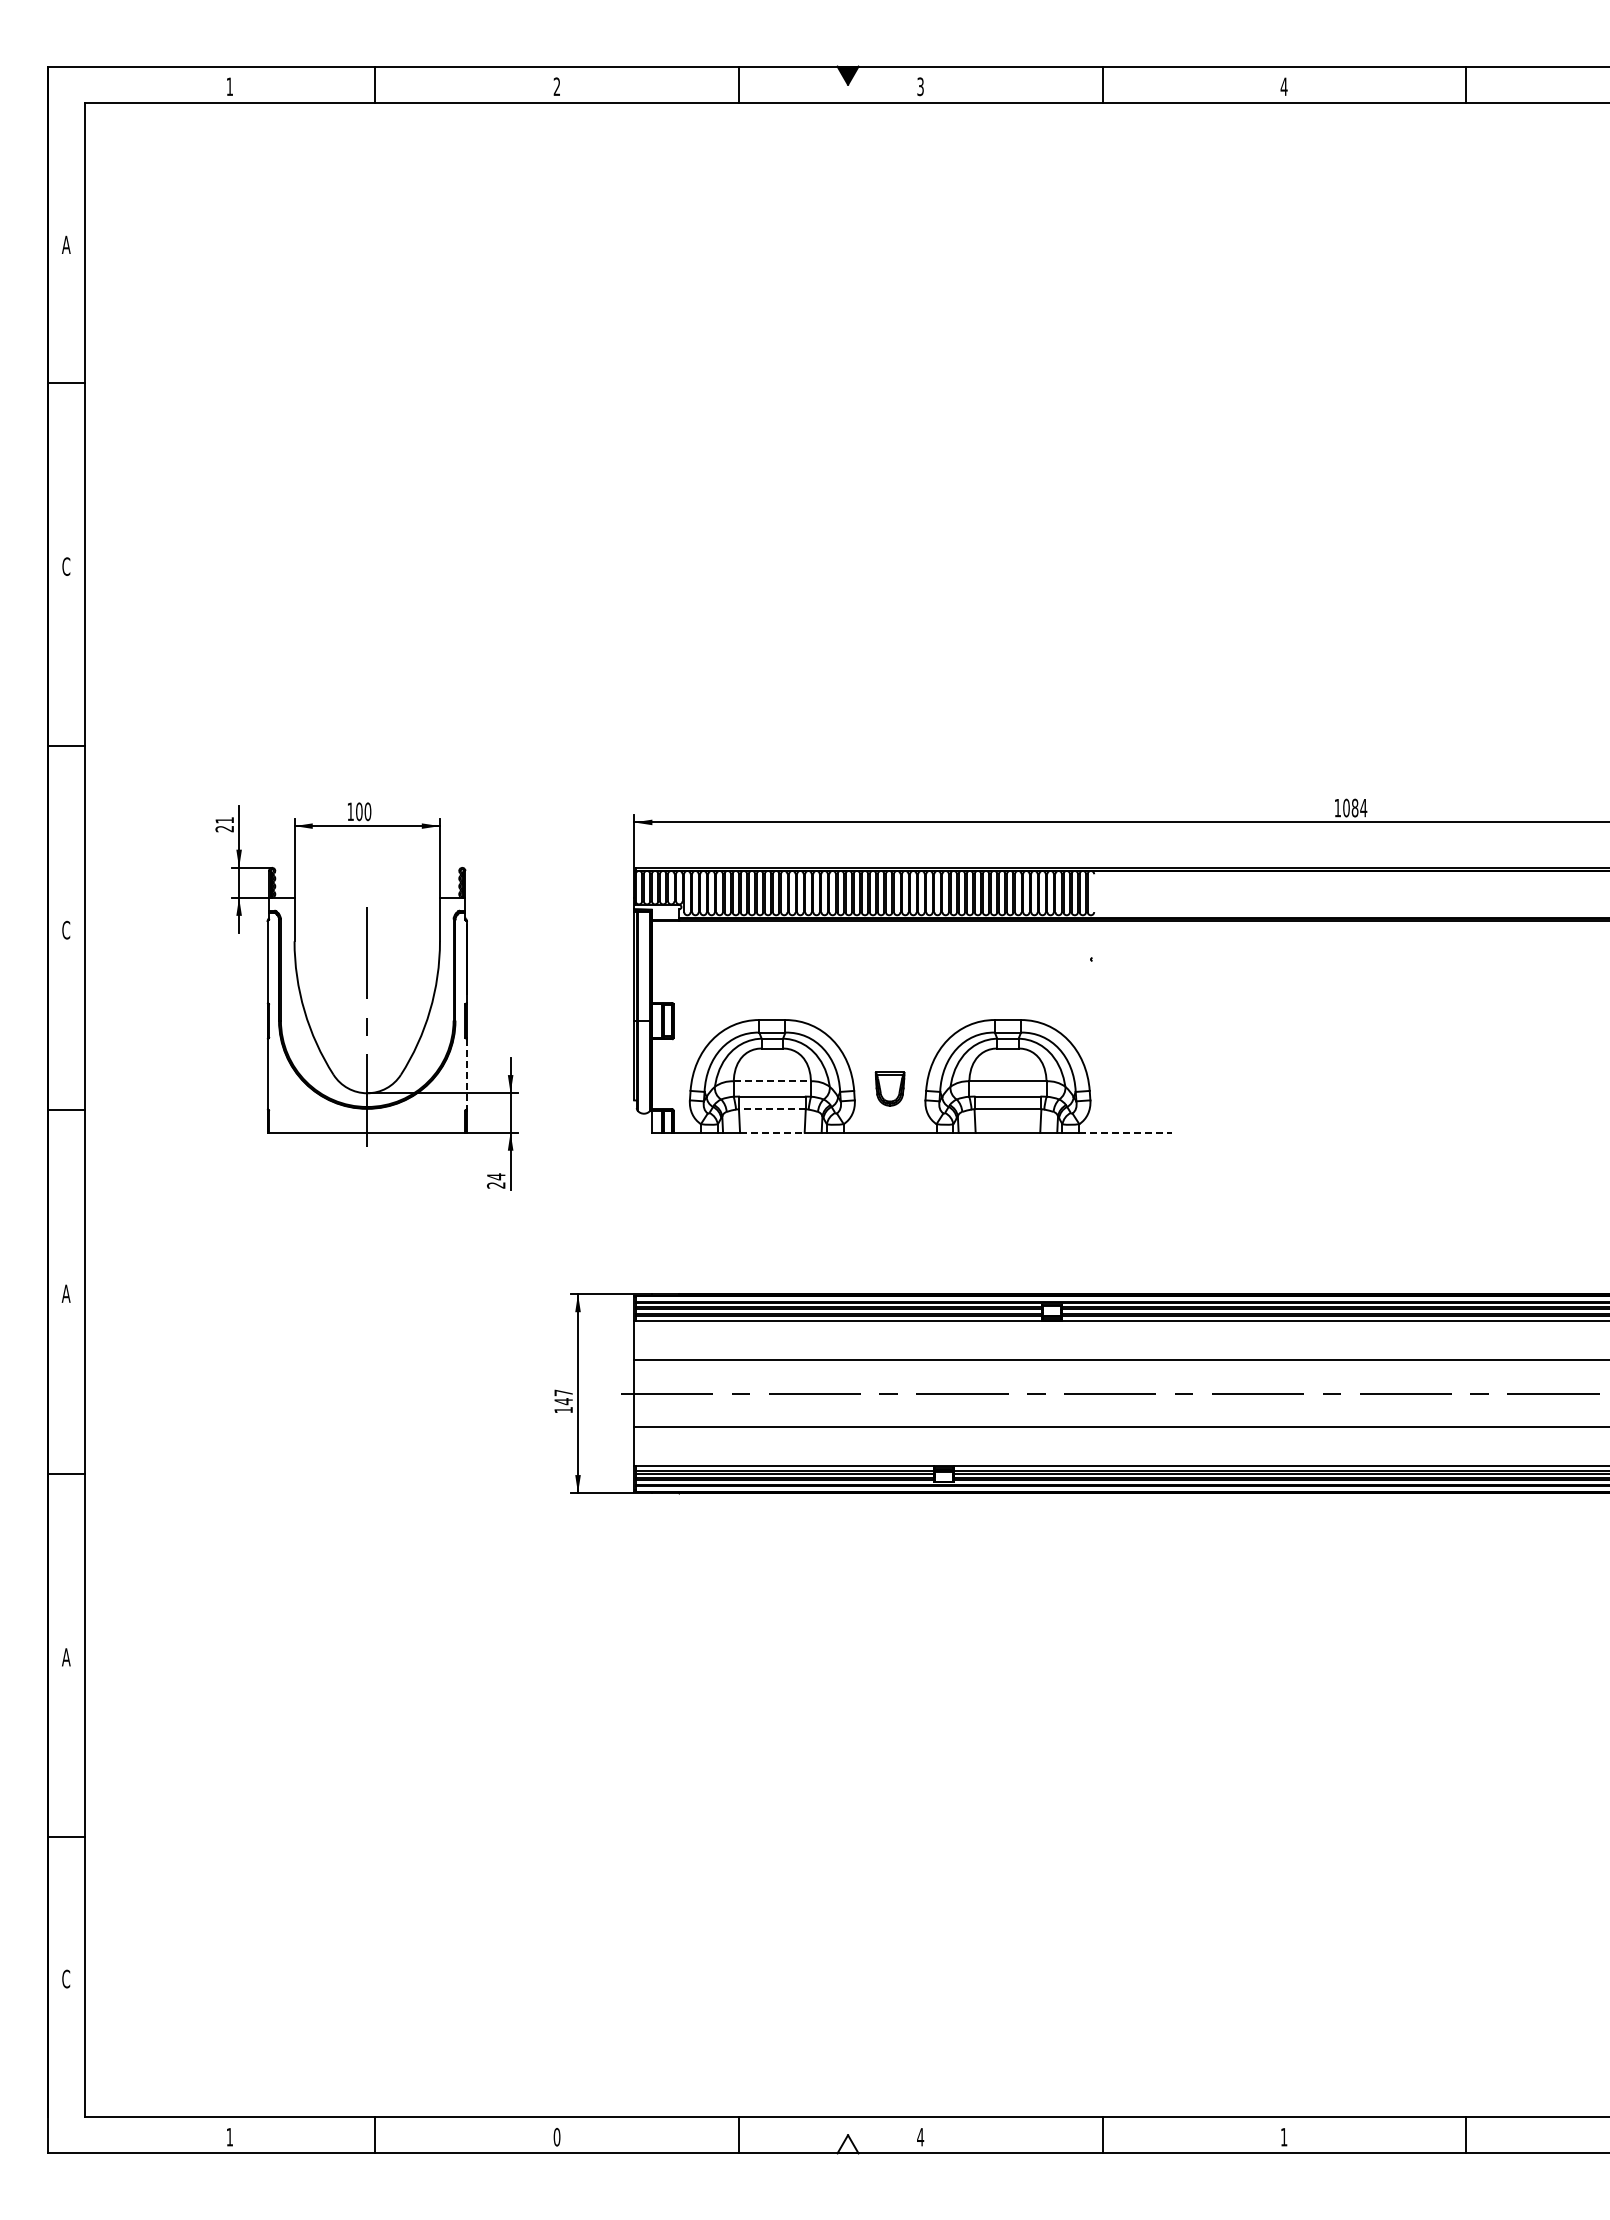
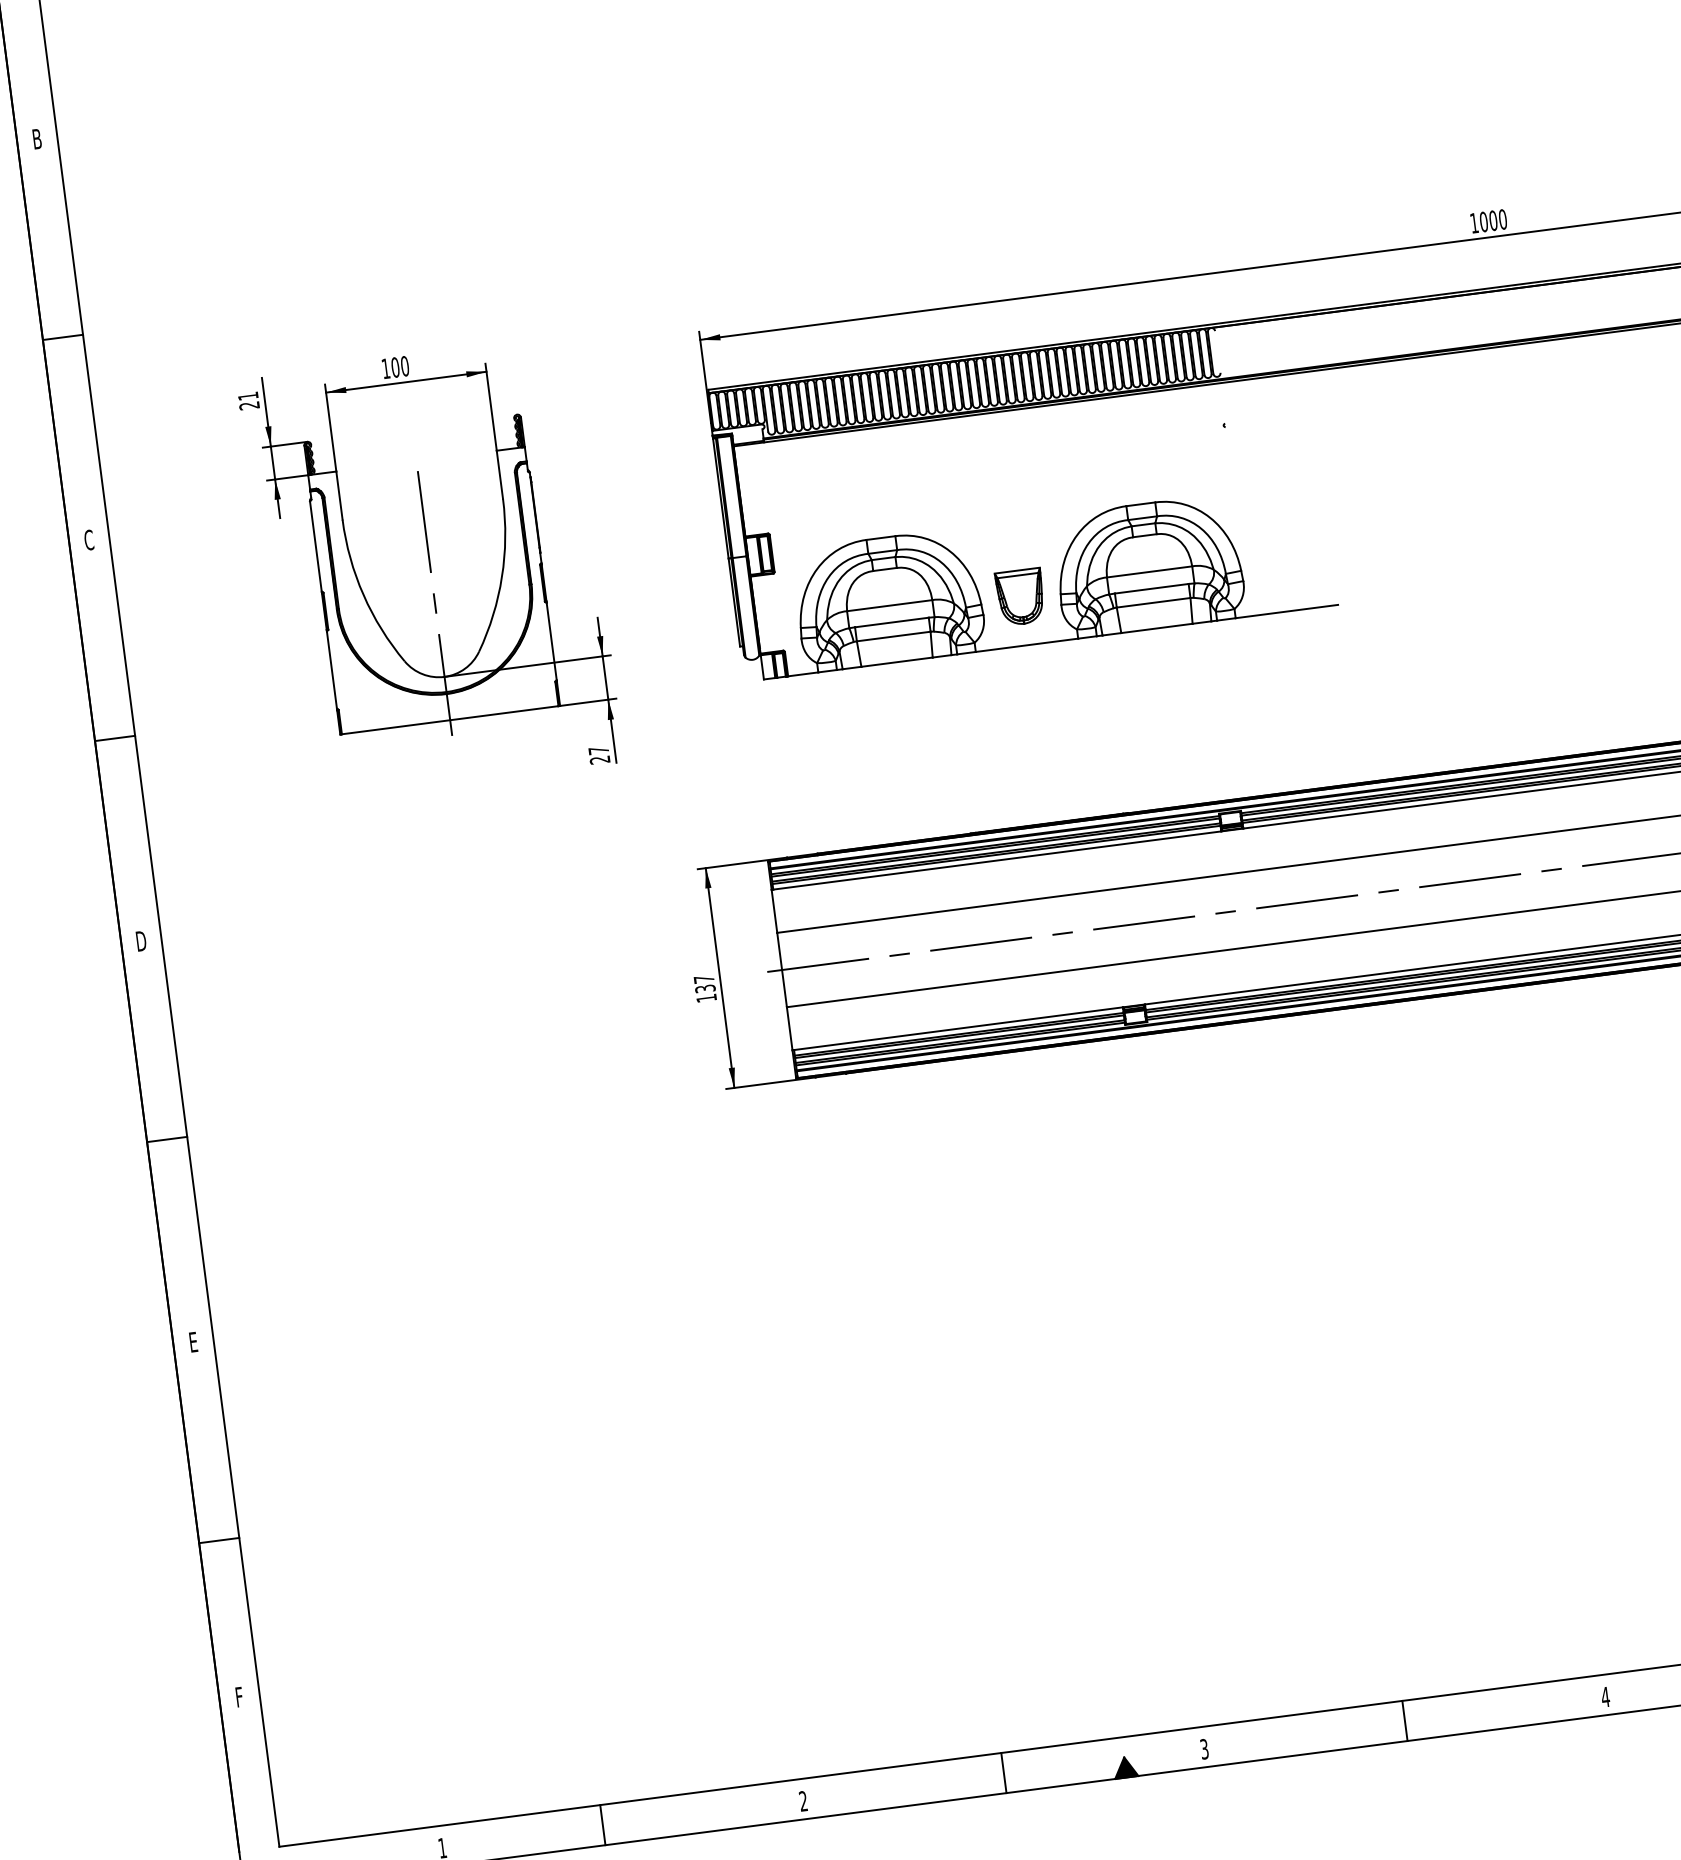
text: (66, 566) -> (37, 138), C -> B
text: (1359, 807) -> (1498, 219), 1084 -> 1000
line: (466, 1074) -> (551, 641), dashed -> solid
line: (772, 1081) -> (889, 605), dashed -> solid
part: (889, 1088) -> (1019, 596), size x1.43
line: (771, 1109) -> (892, 636), dashed -> solid
line: (772, 1132) -> (897, 662), dashed -> solid
line: (1126, 1132) -> (1287, 611), dashed -> solid
text: (496, 1176) -> (599, 750), 24 -> 27
text: (65, 1293) -> (140, 941), A -> D
text: (563, 1401) -> (705, 988), 147 -> 137
text: (66, 1657) -> (193, 1342), A -> E
text: (66, 1978) -> (239, 1696), C -> F
text: (920, 2136) -> (1204, 1748), 4 -> 3
text: (556, 2137) -> (802, 1801), 0 -> 2
text: (1283, 2137) -> (1604, 1697), 1 -> 4
fill: (847, 2144) -> (1124, 1767), added

